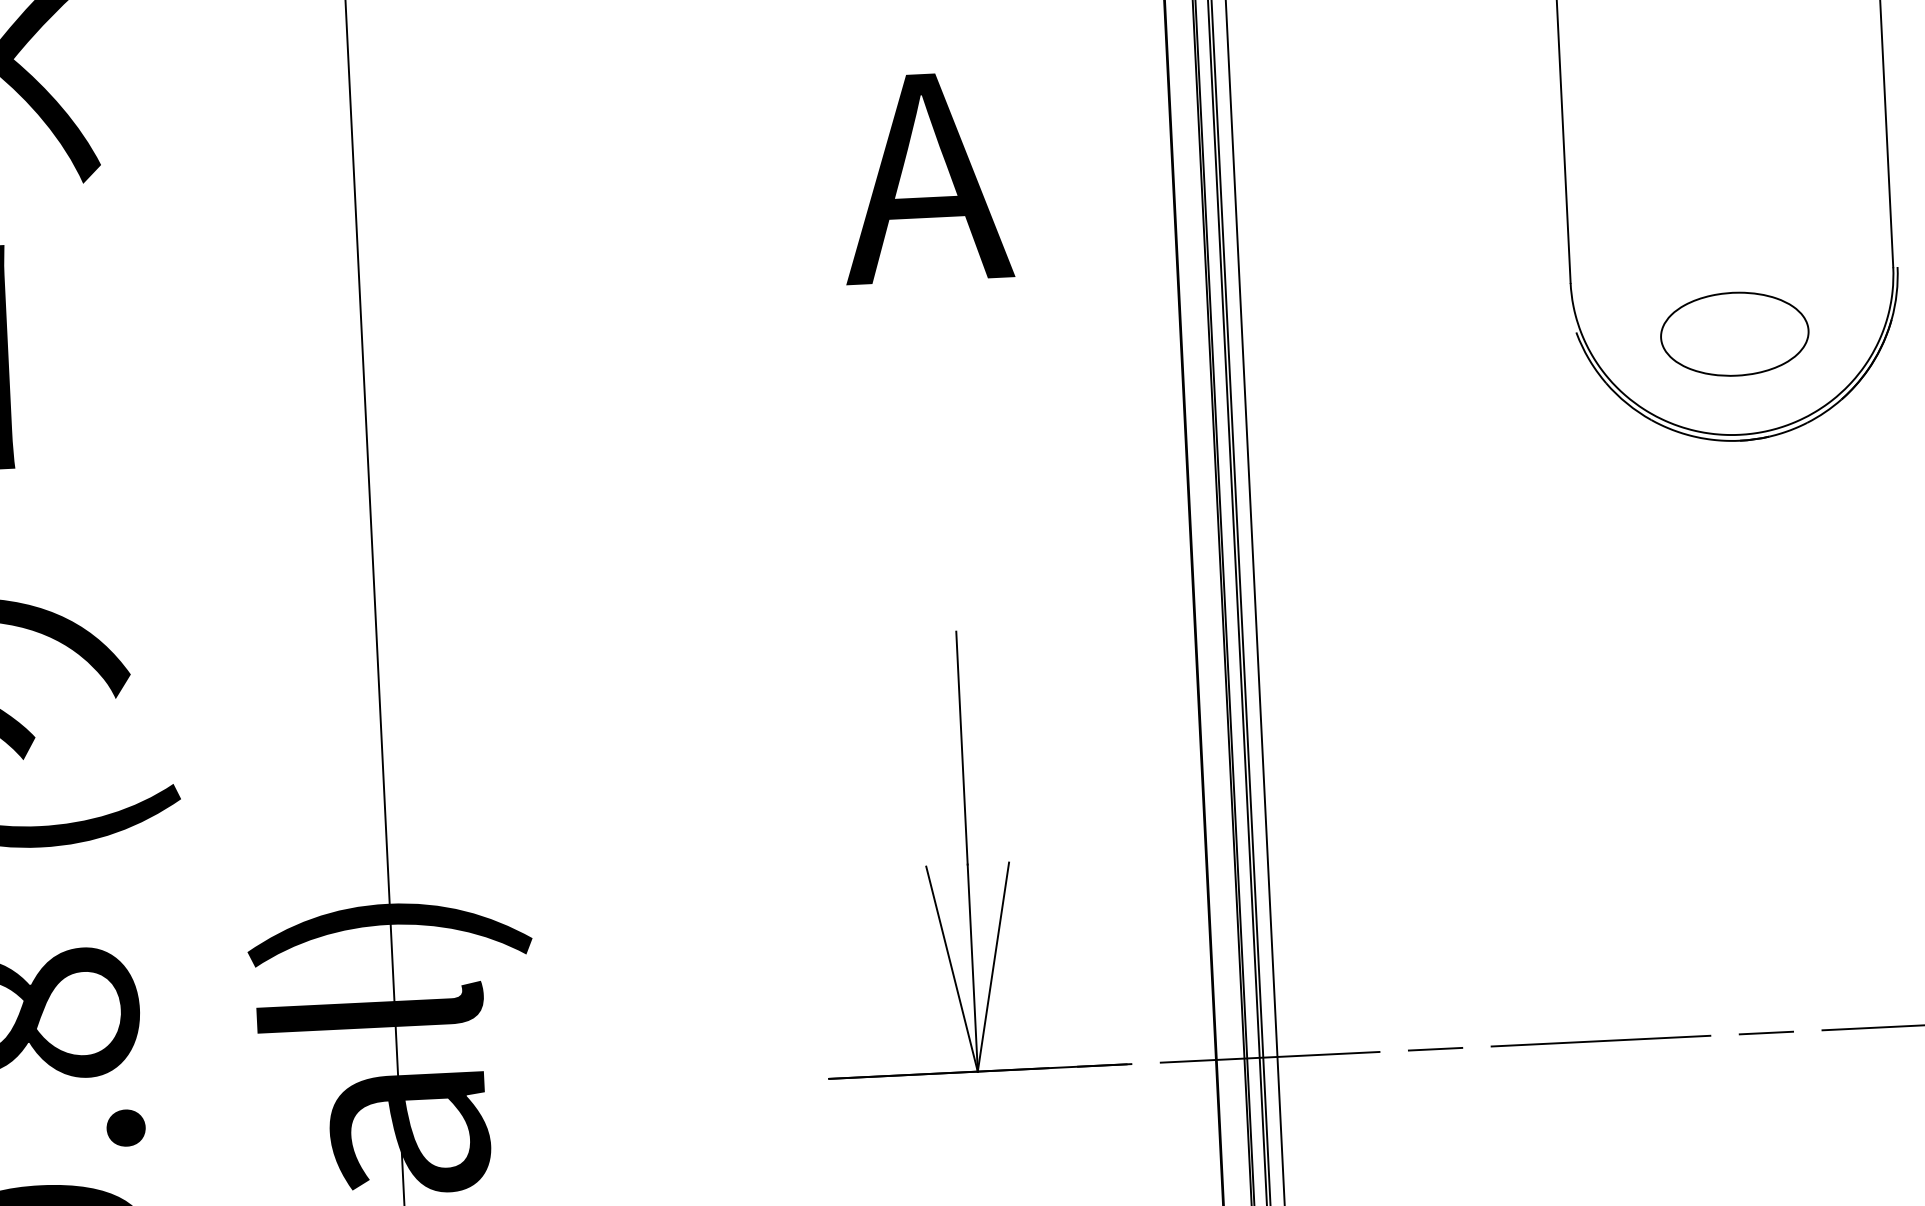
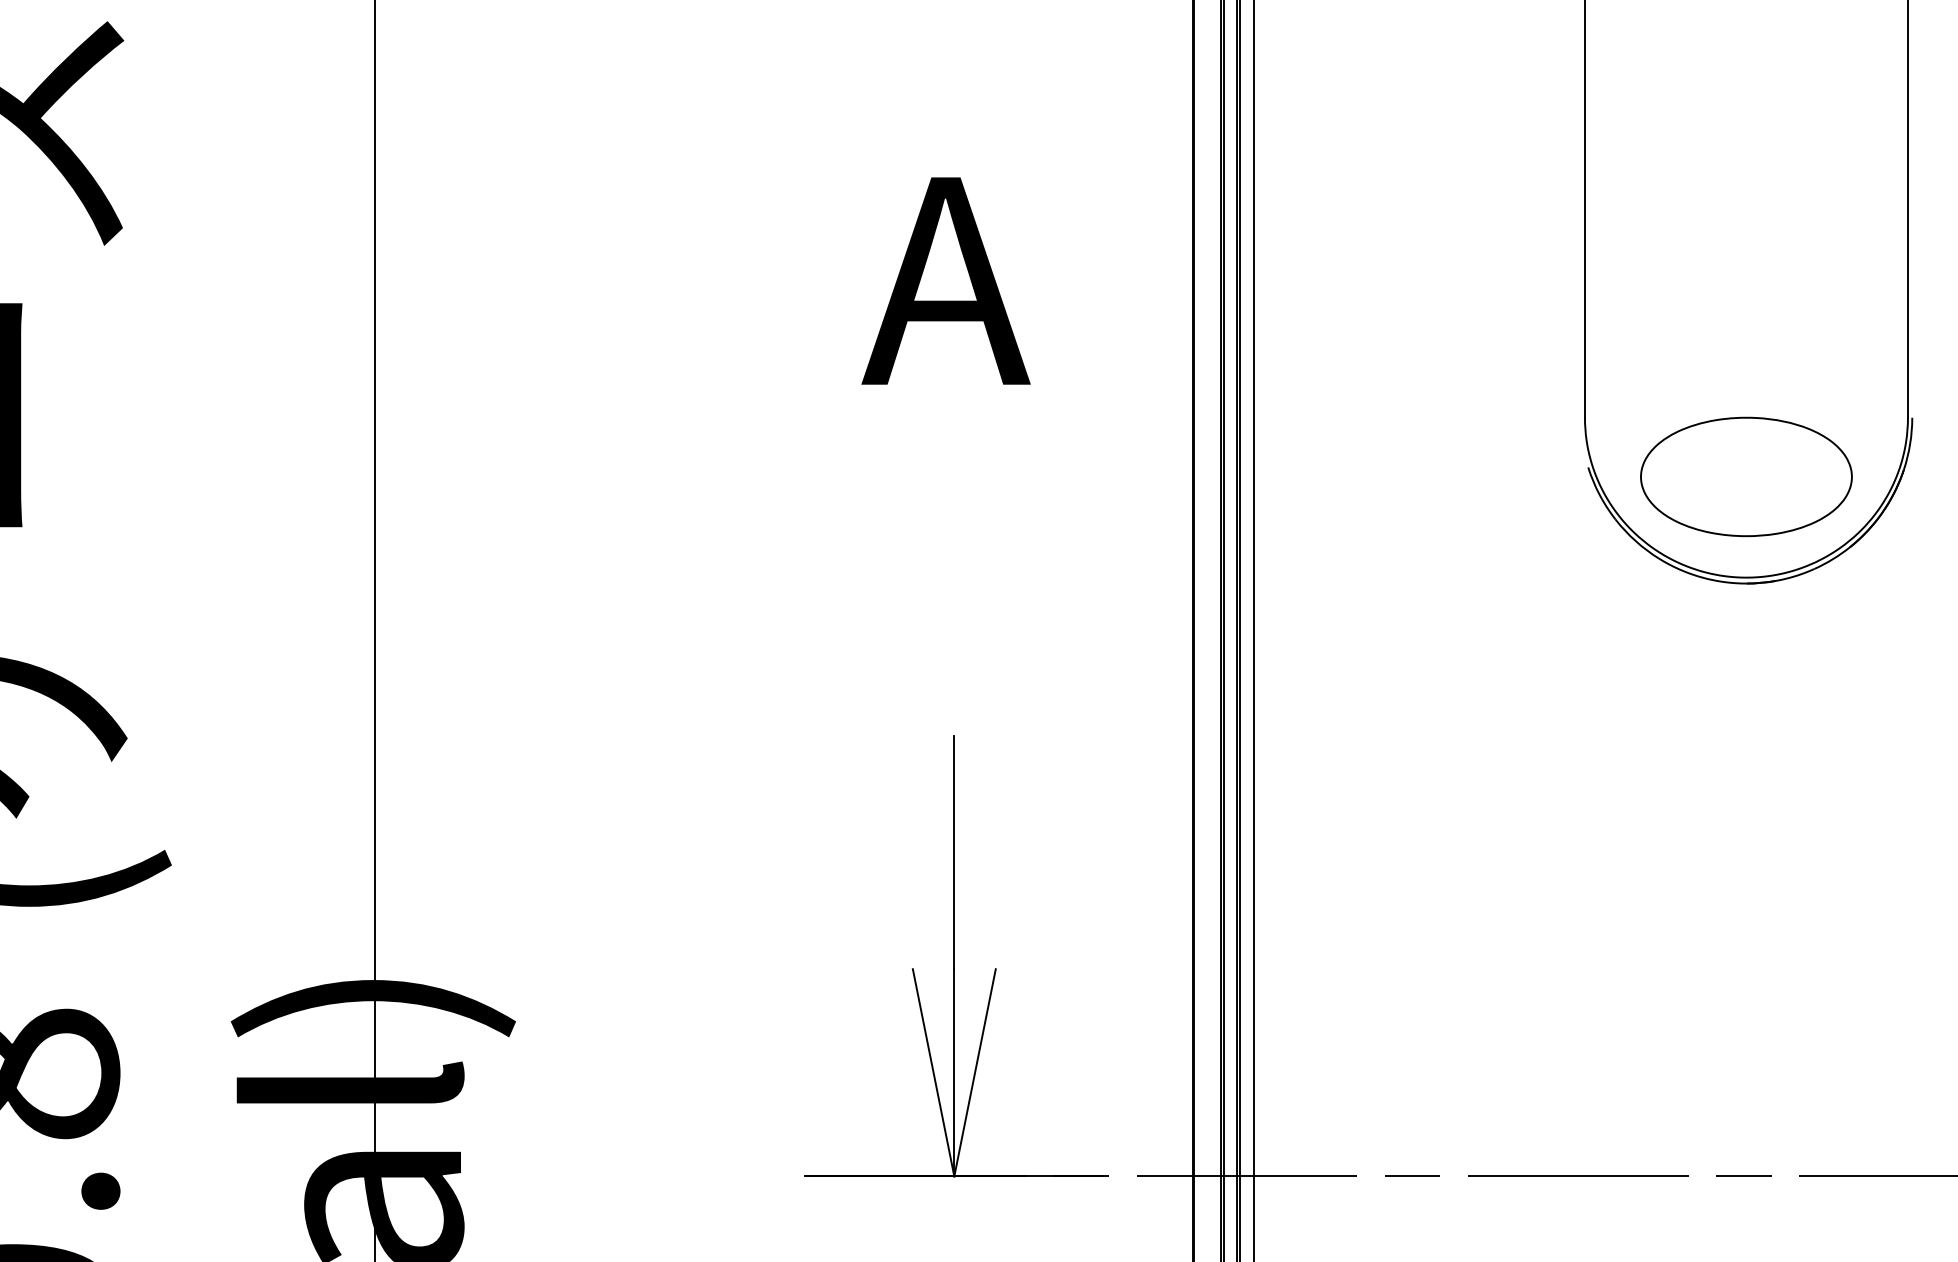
part: (1734, 333) -> (1746, 476), size x1.43

